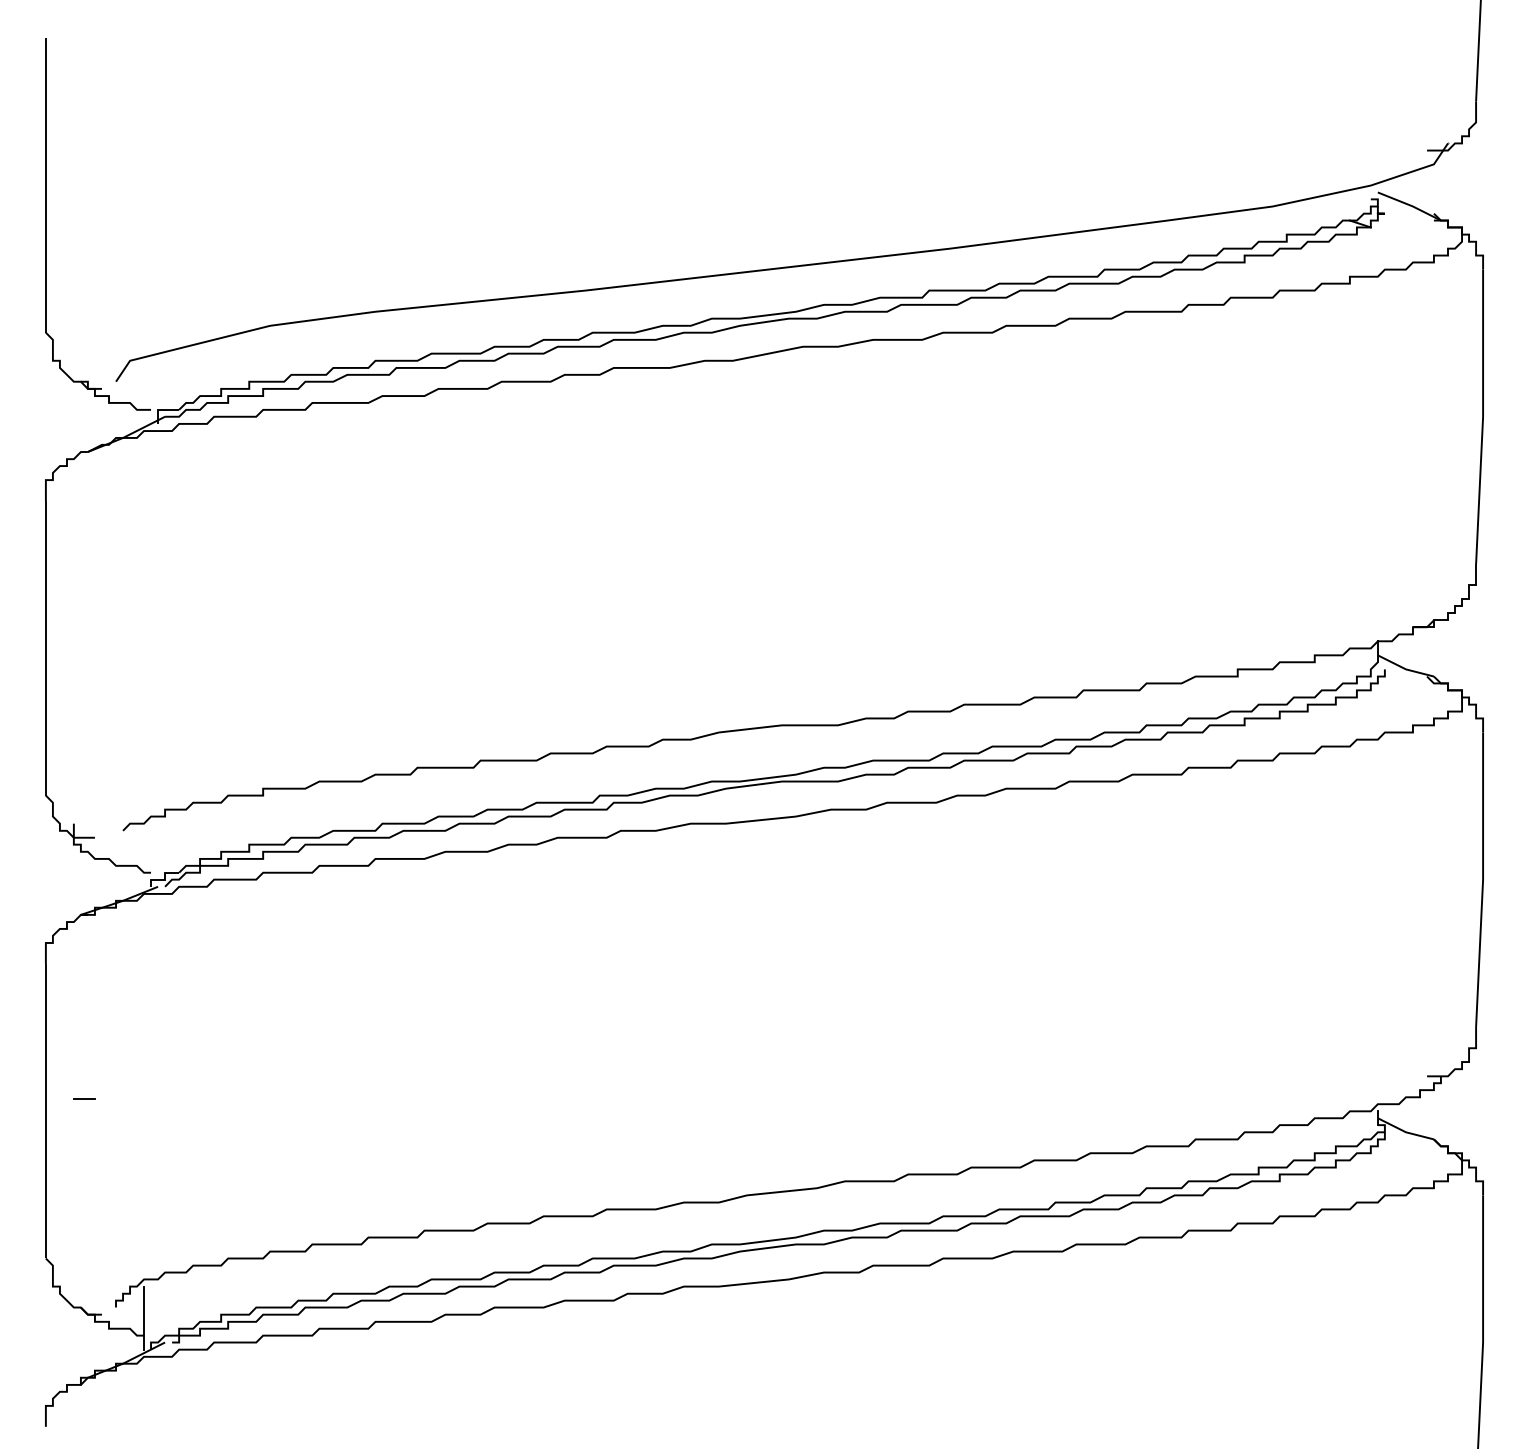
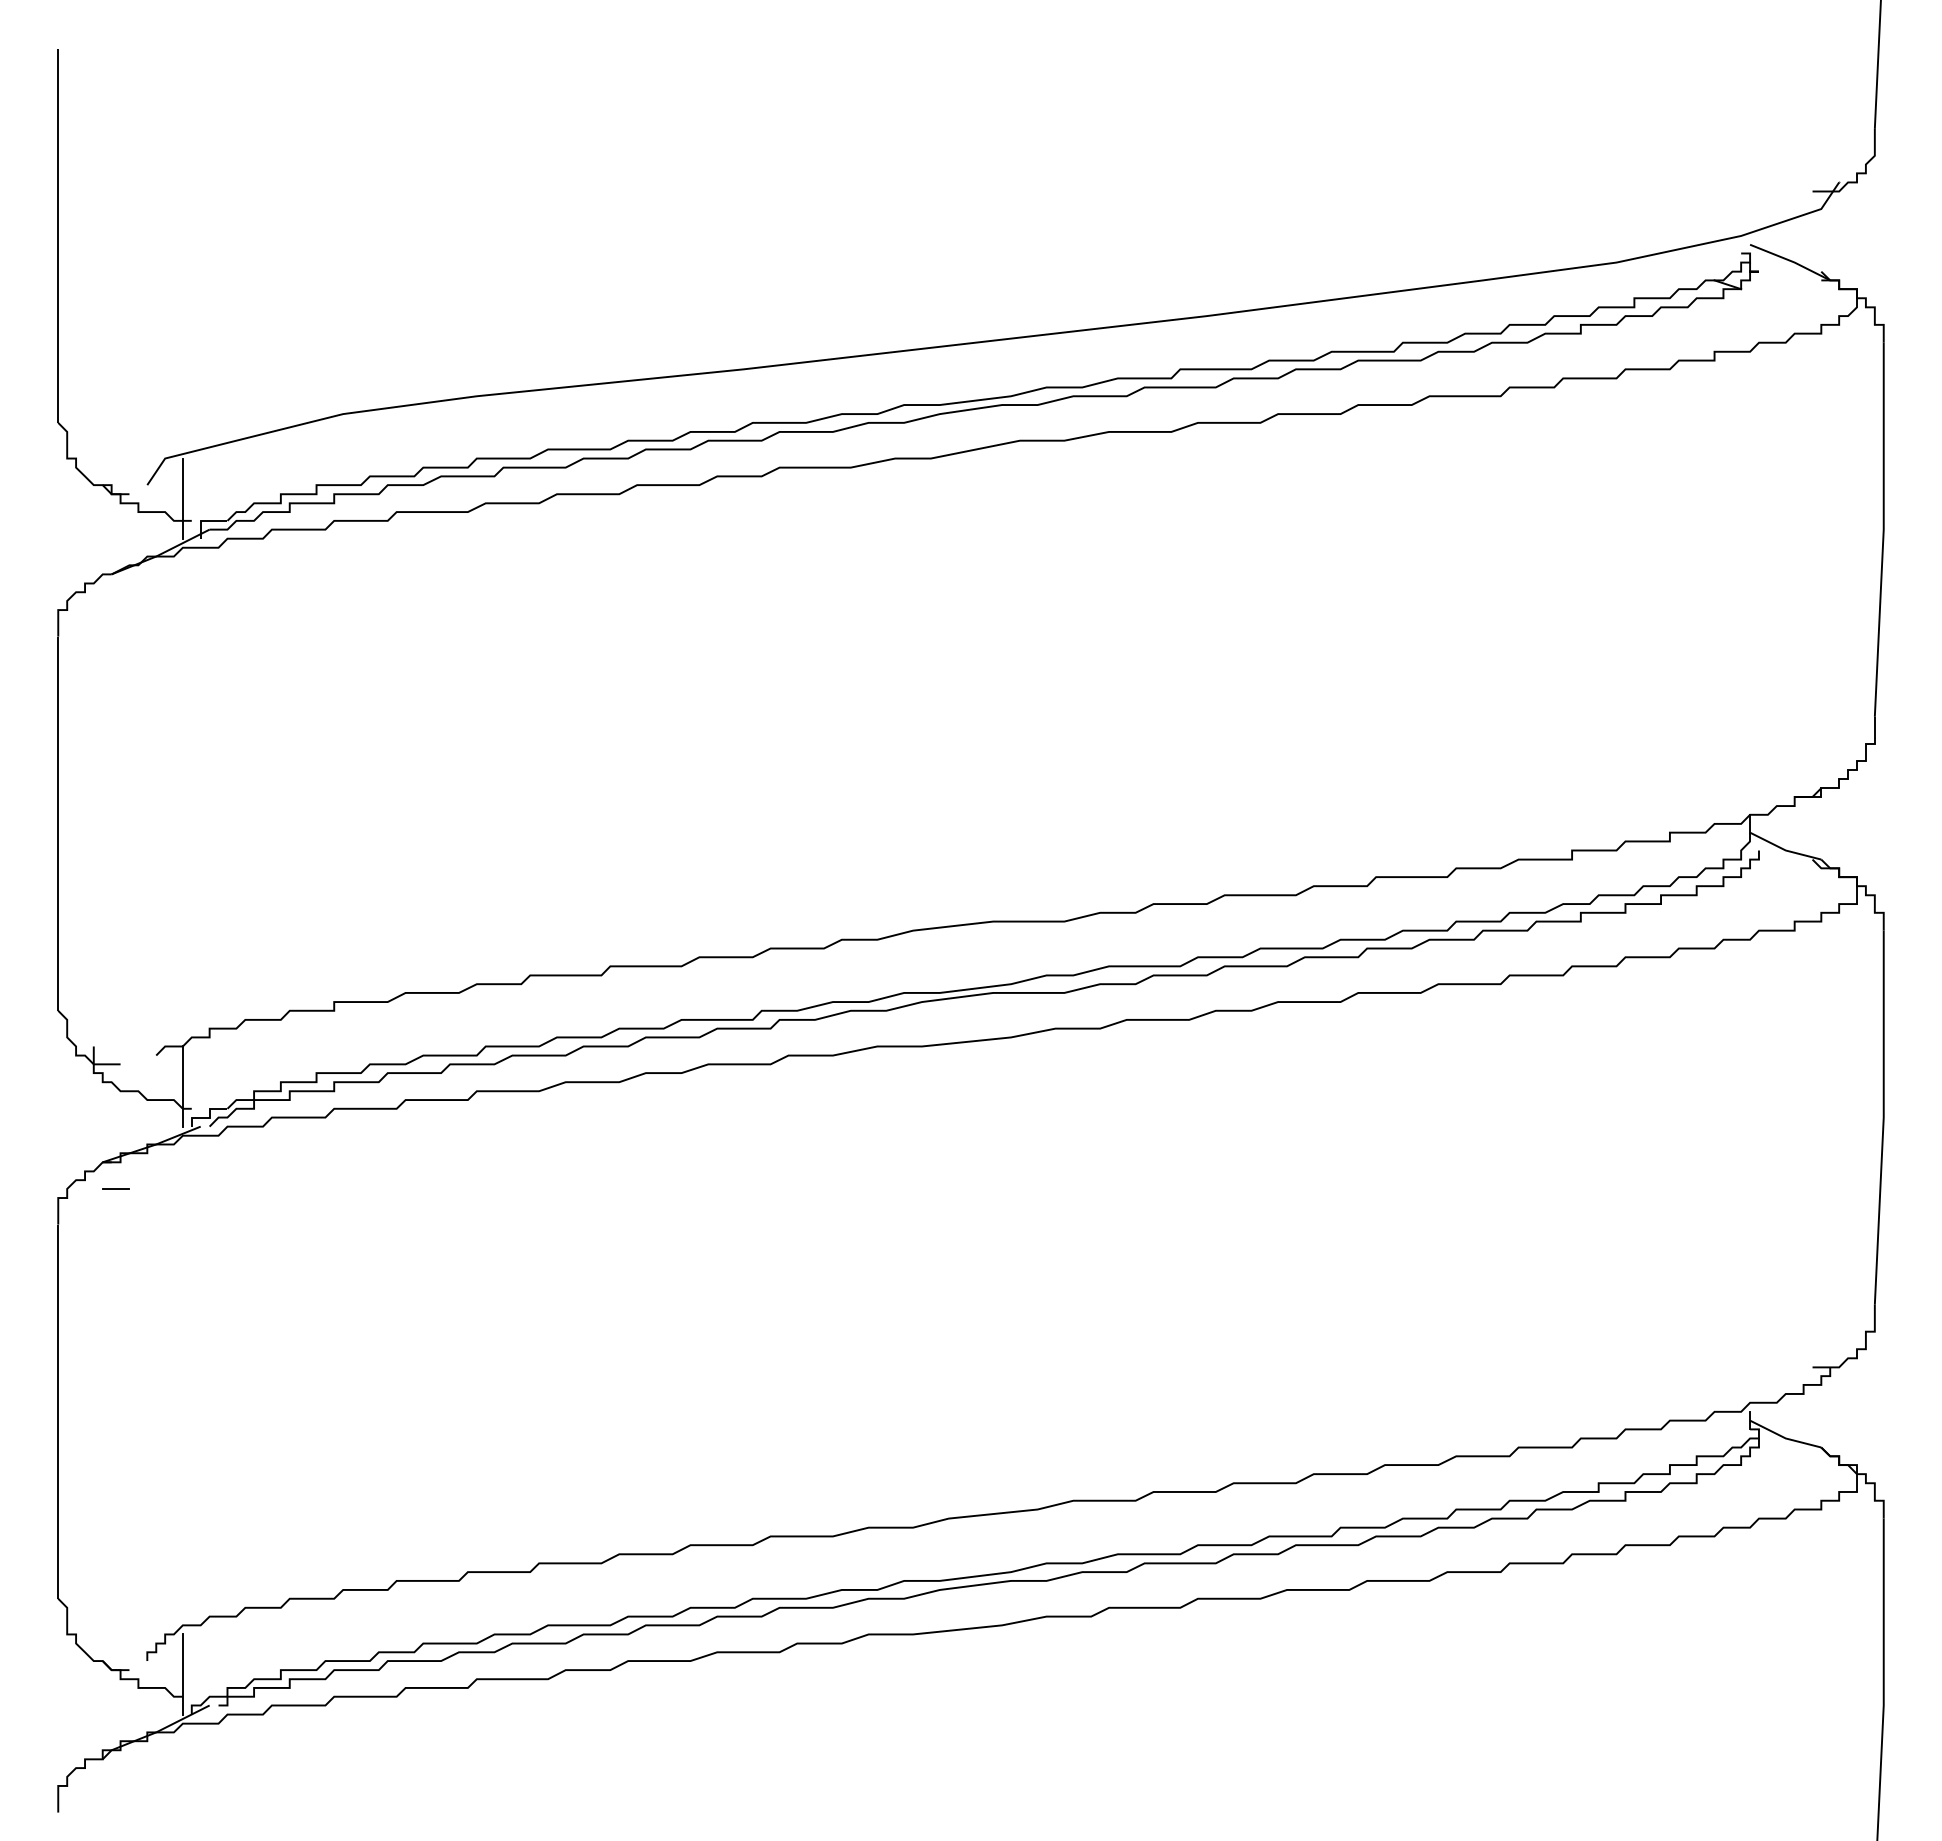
line: (143, 392) -> (182, 498), added
line: (143, 855) -> (182, 1086), added
line: (83, 1098) -> (115, 1188), moved

